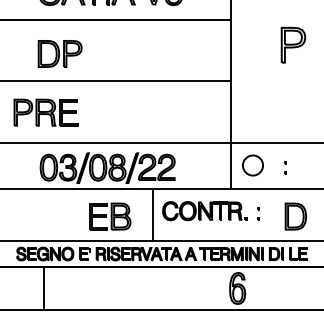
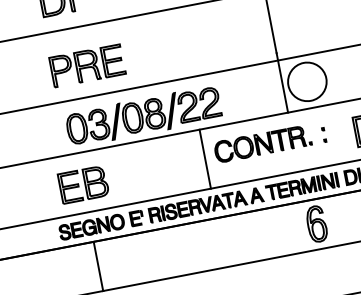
part: (45, 112) -> (86, 65), moved
circle: (252, 165) -> (306, 81), size x1.67
part: (285, 167) -> (344, 77), removed
part: (110, 216) -> (84, 184), moved

